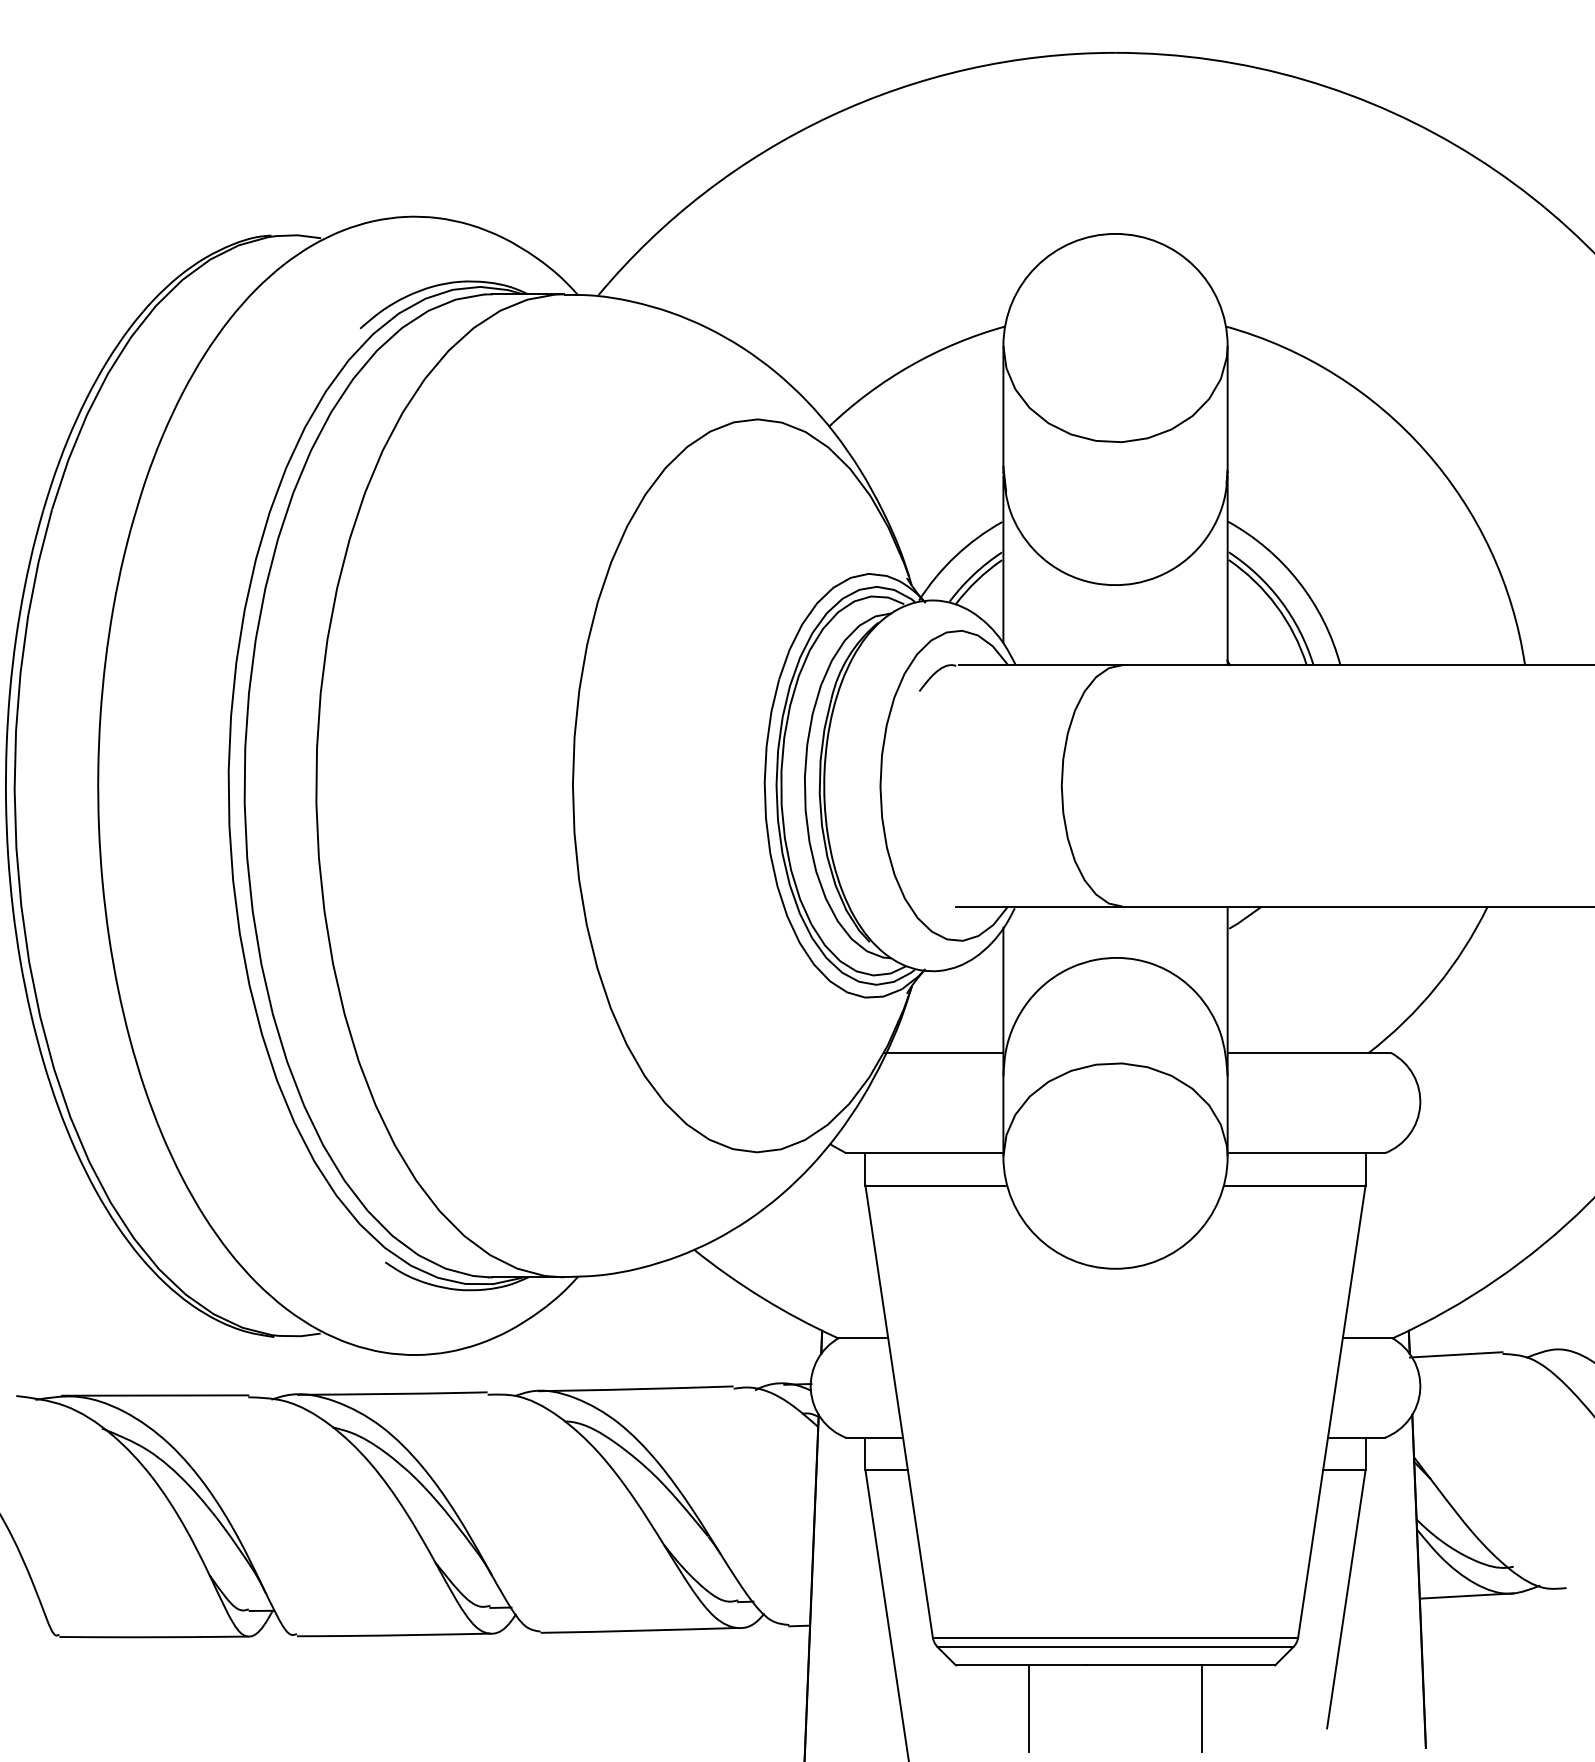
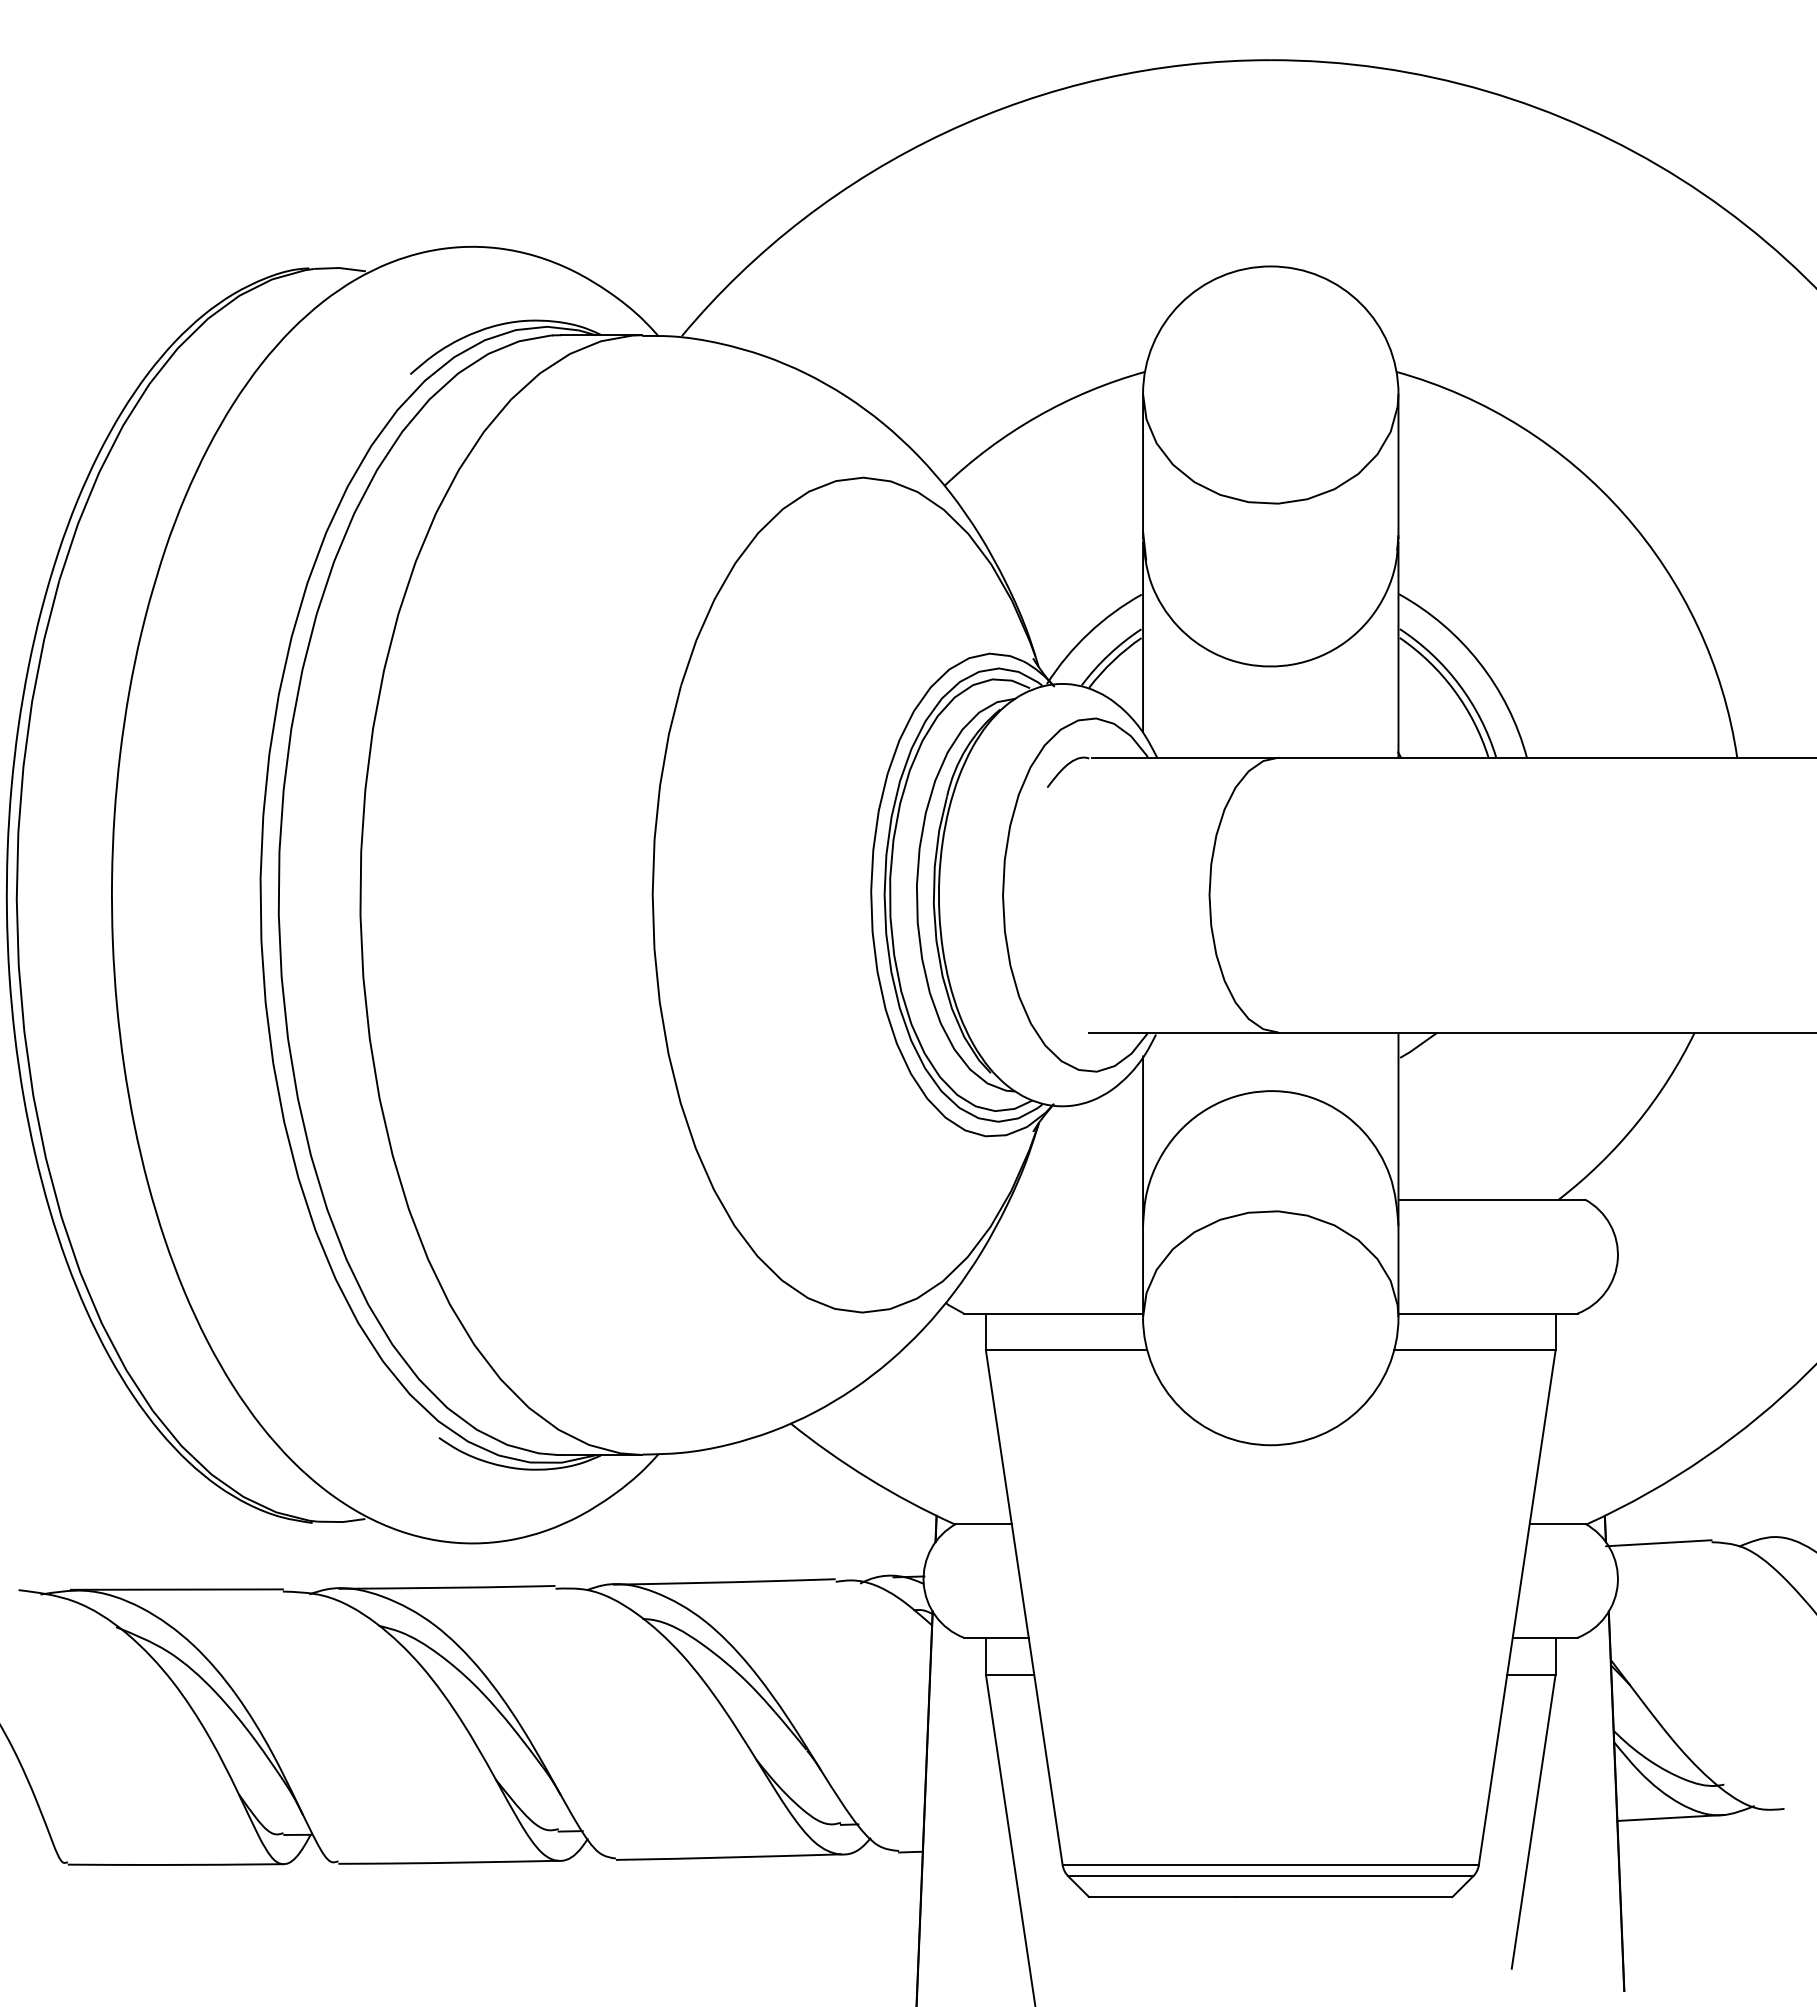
line: (942, 1053) -> (1073, 1199), removed
line: (1029, 1708) -> (1172, 1946), removed
line: (1202, 1708) -> (1369, 1946), removed

